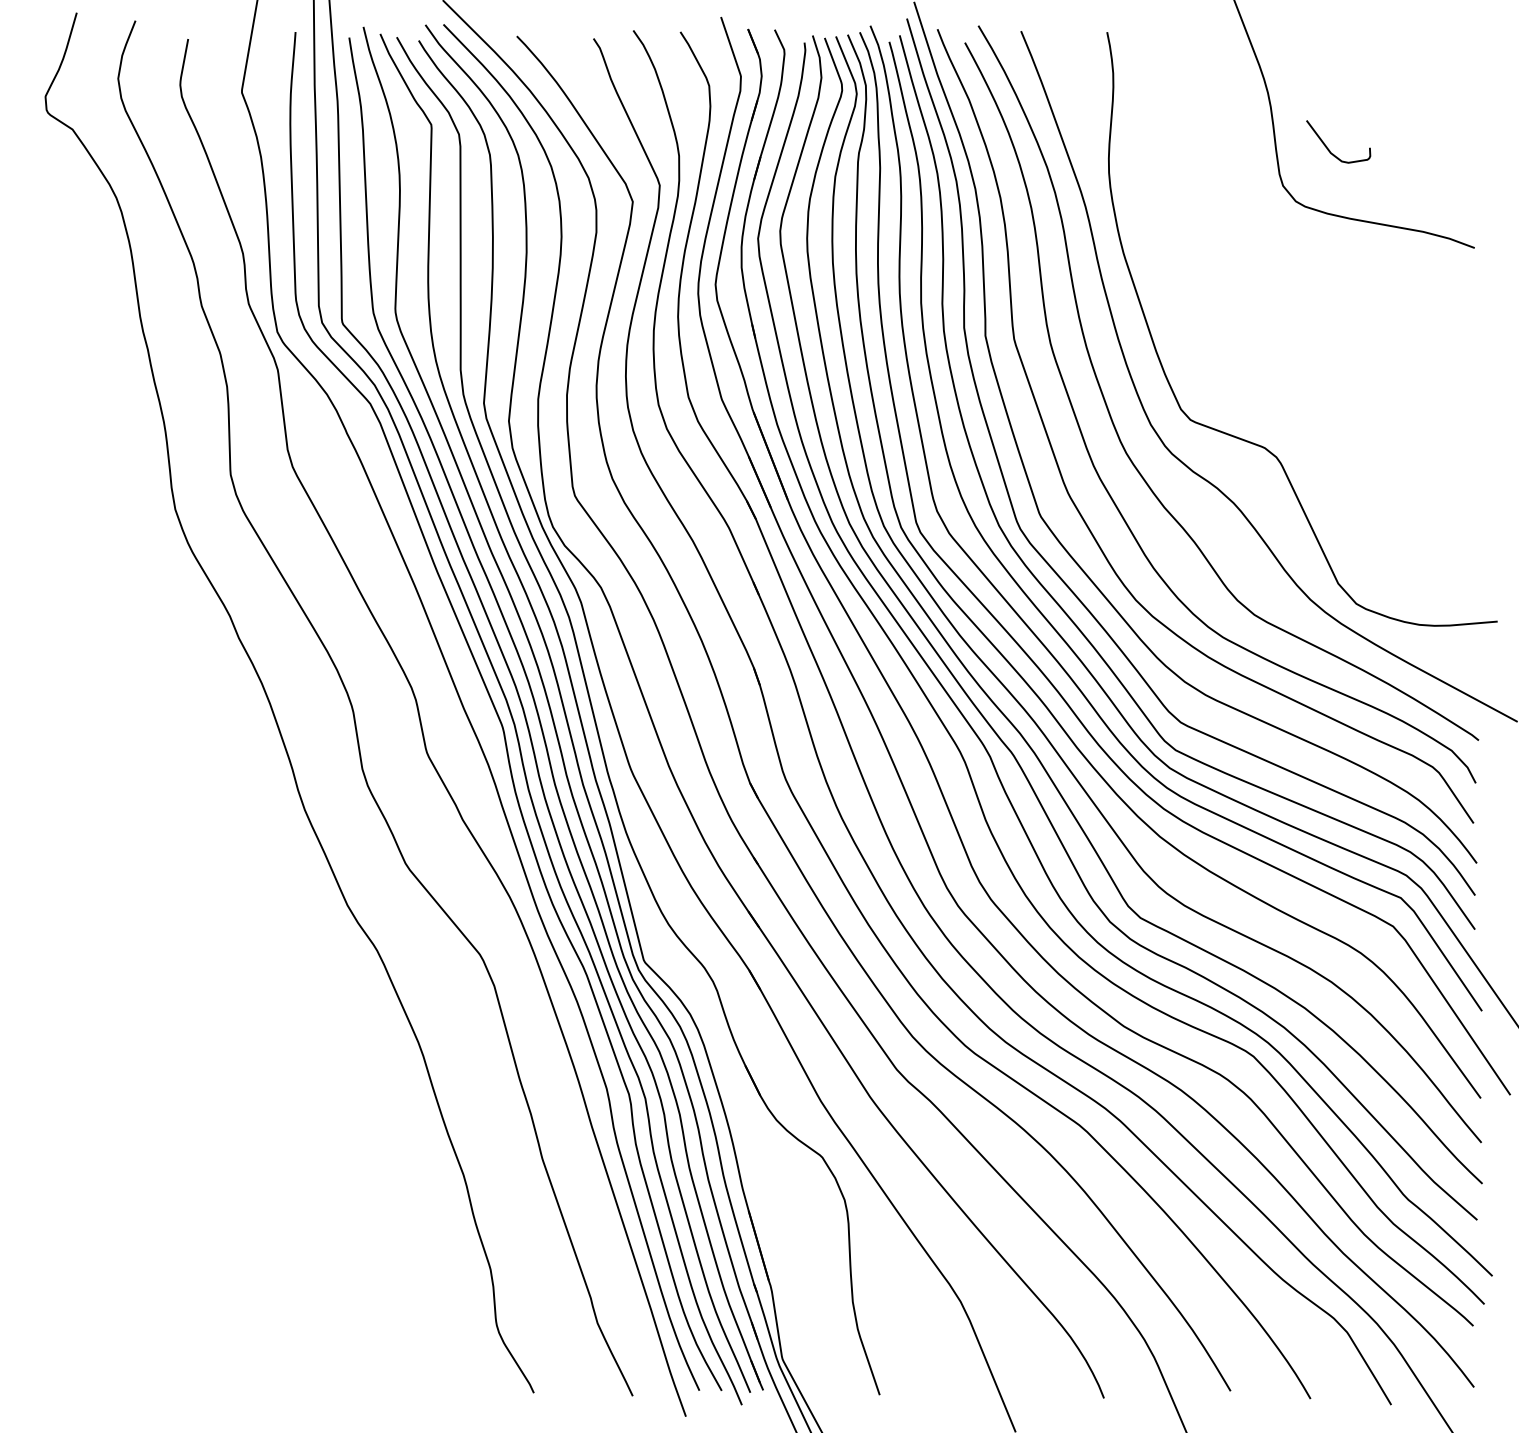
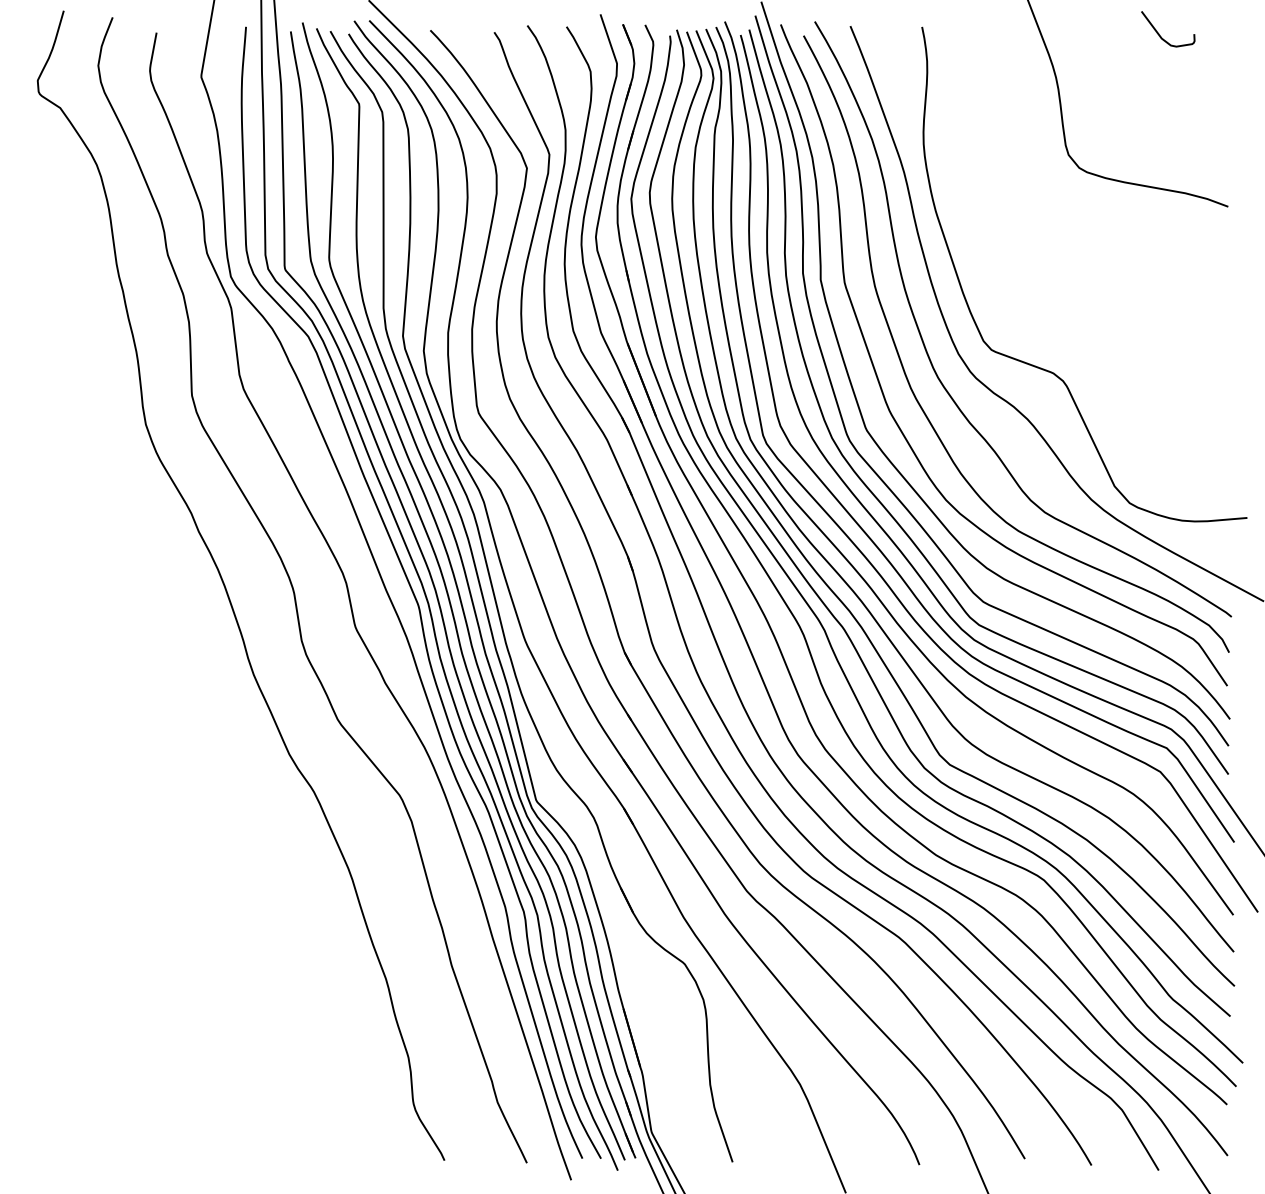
curve: (1329, 149) -> (1160, 35), moved

